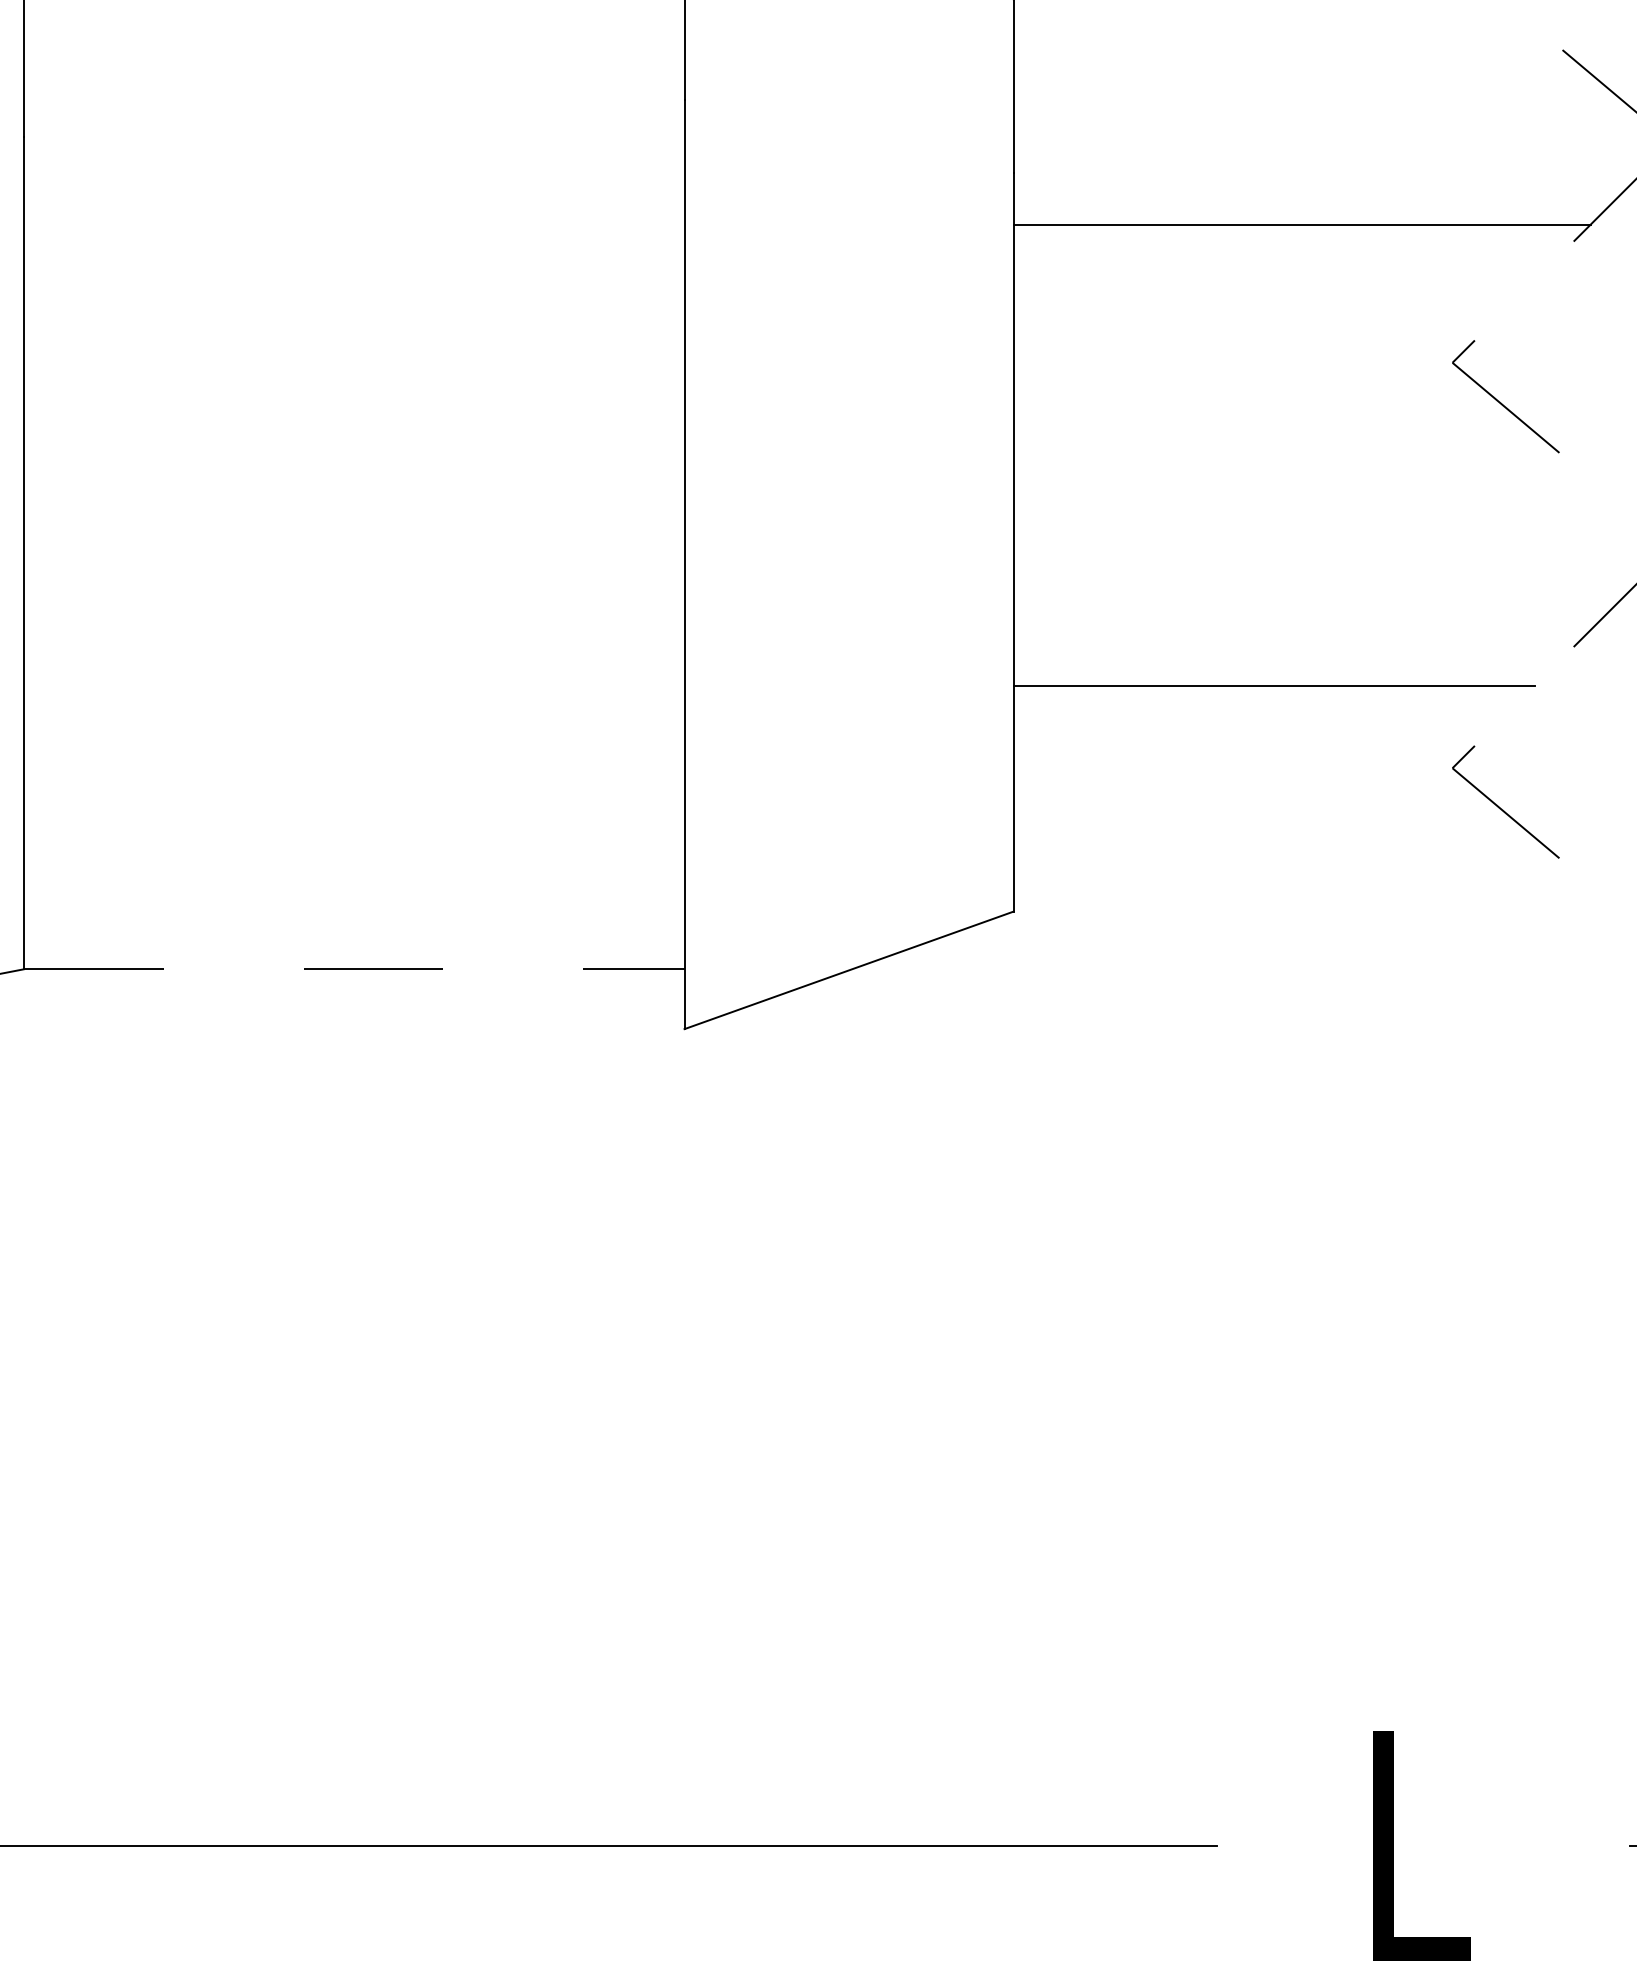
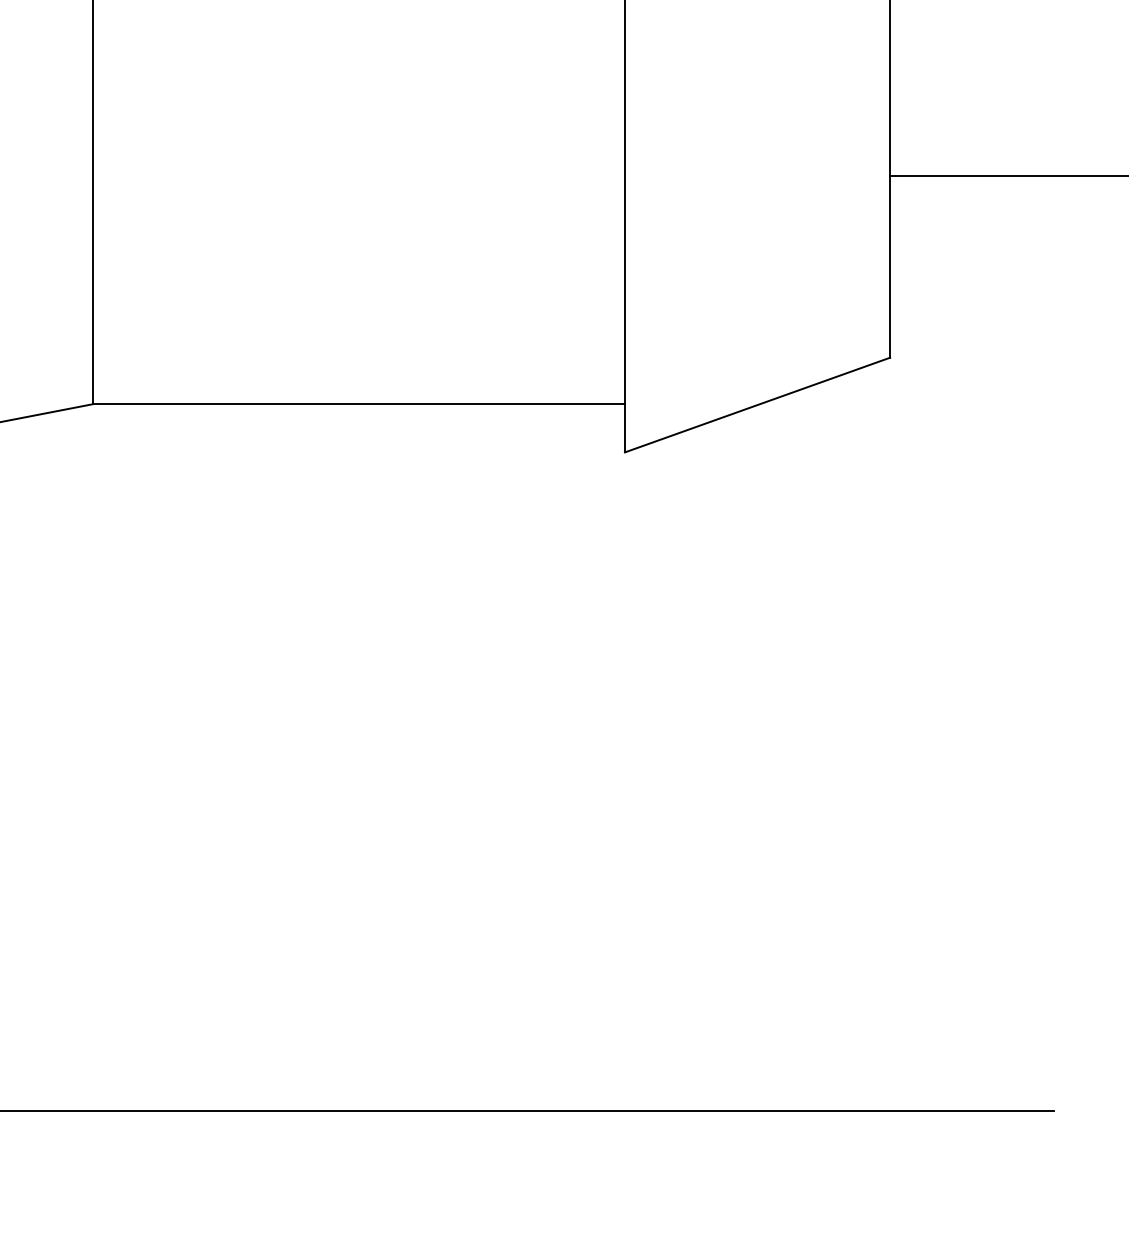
line: (354, 969) -> (359, 404), dashed -> solid

